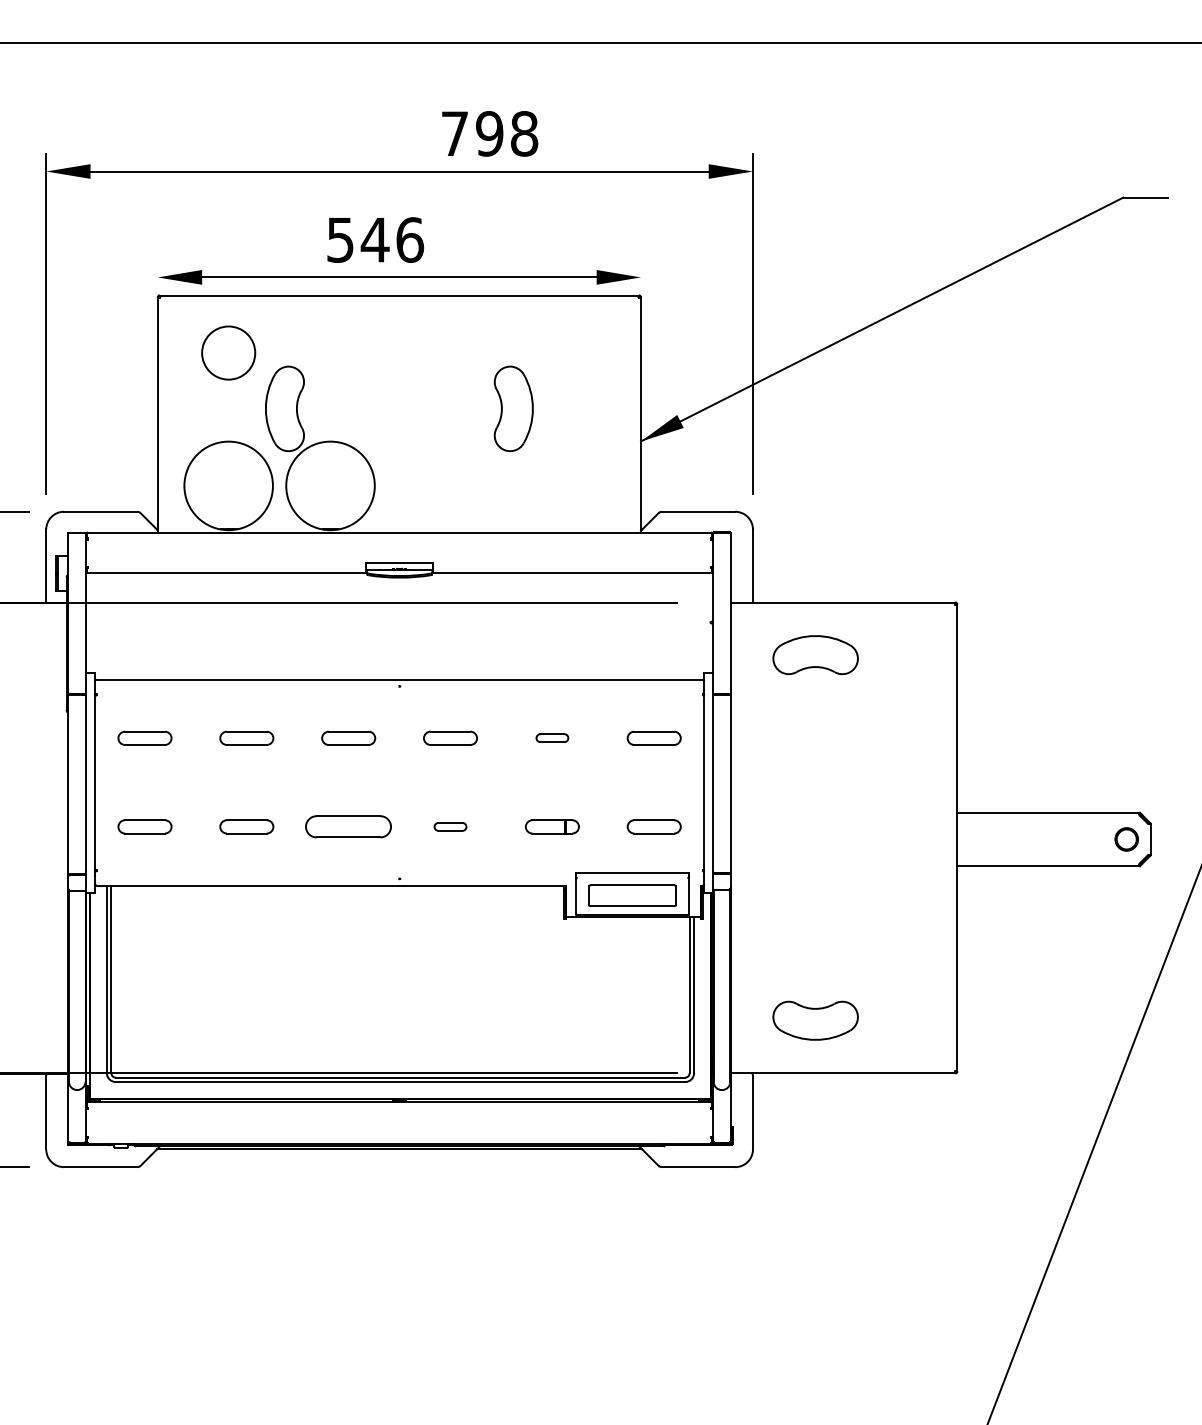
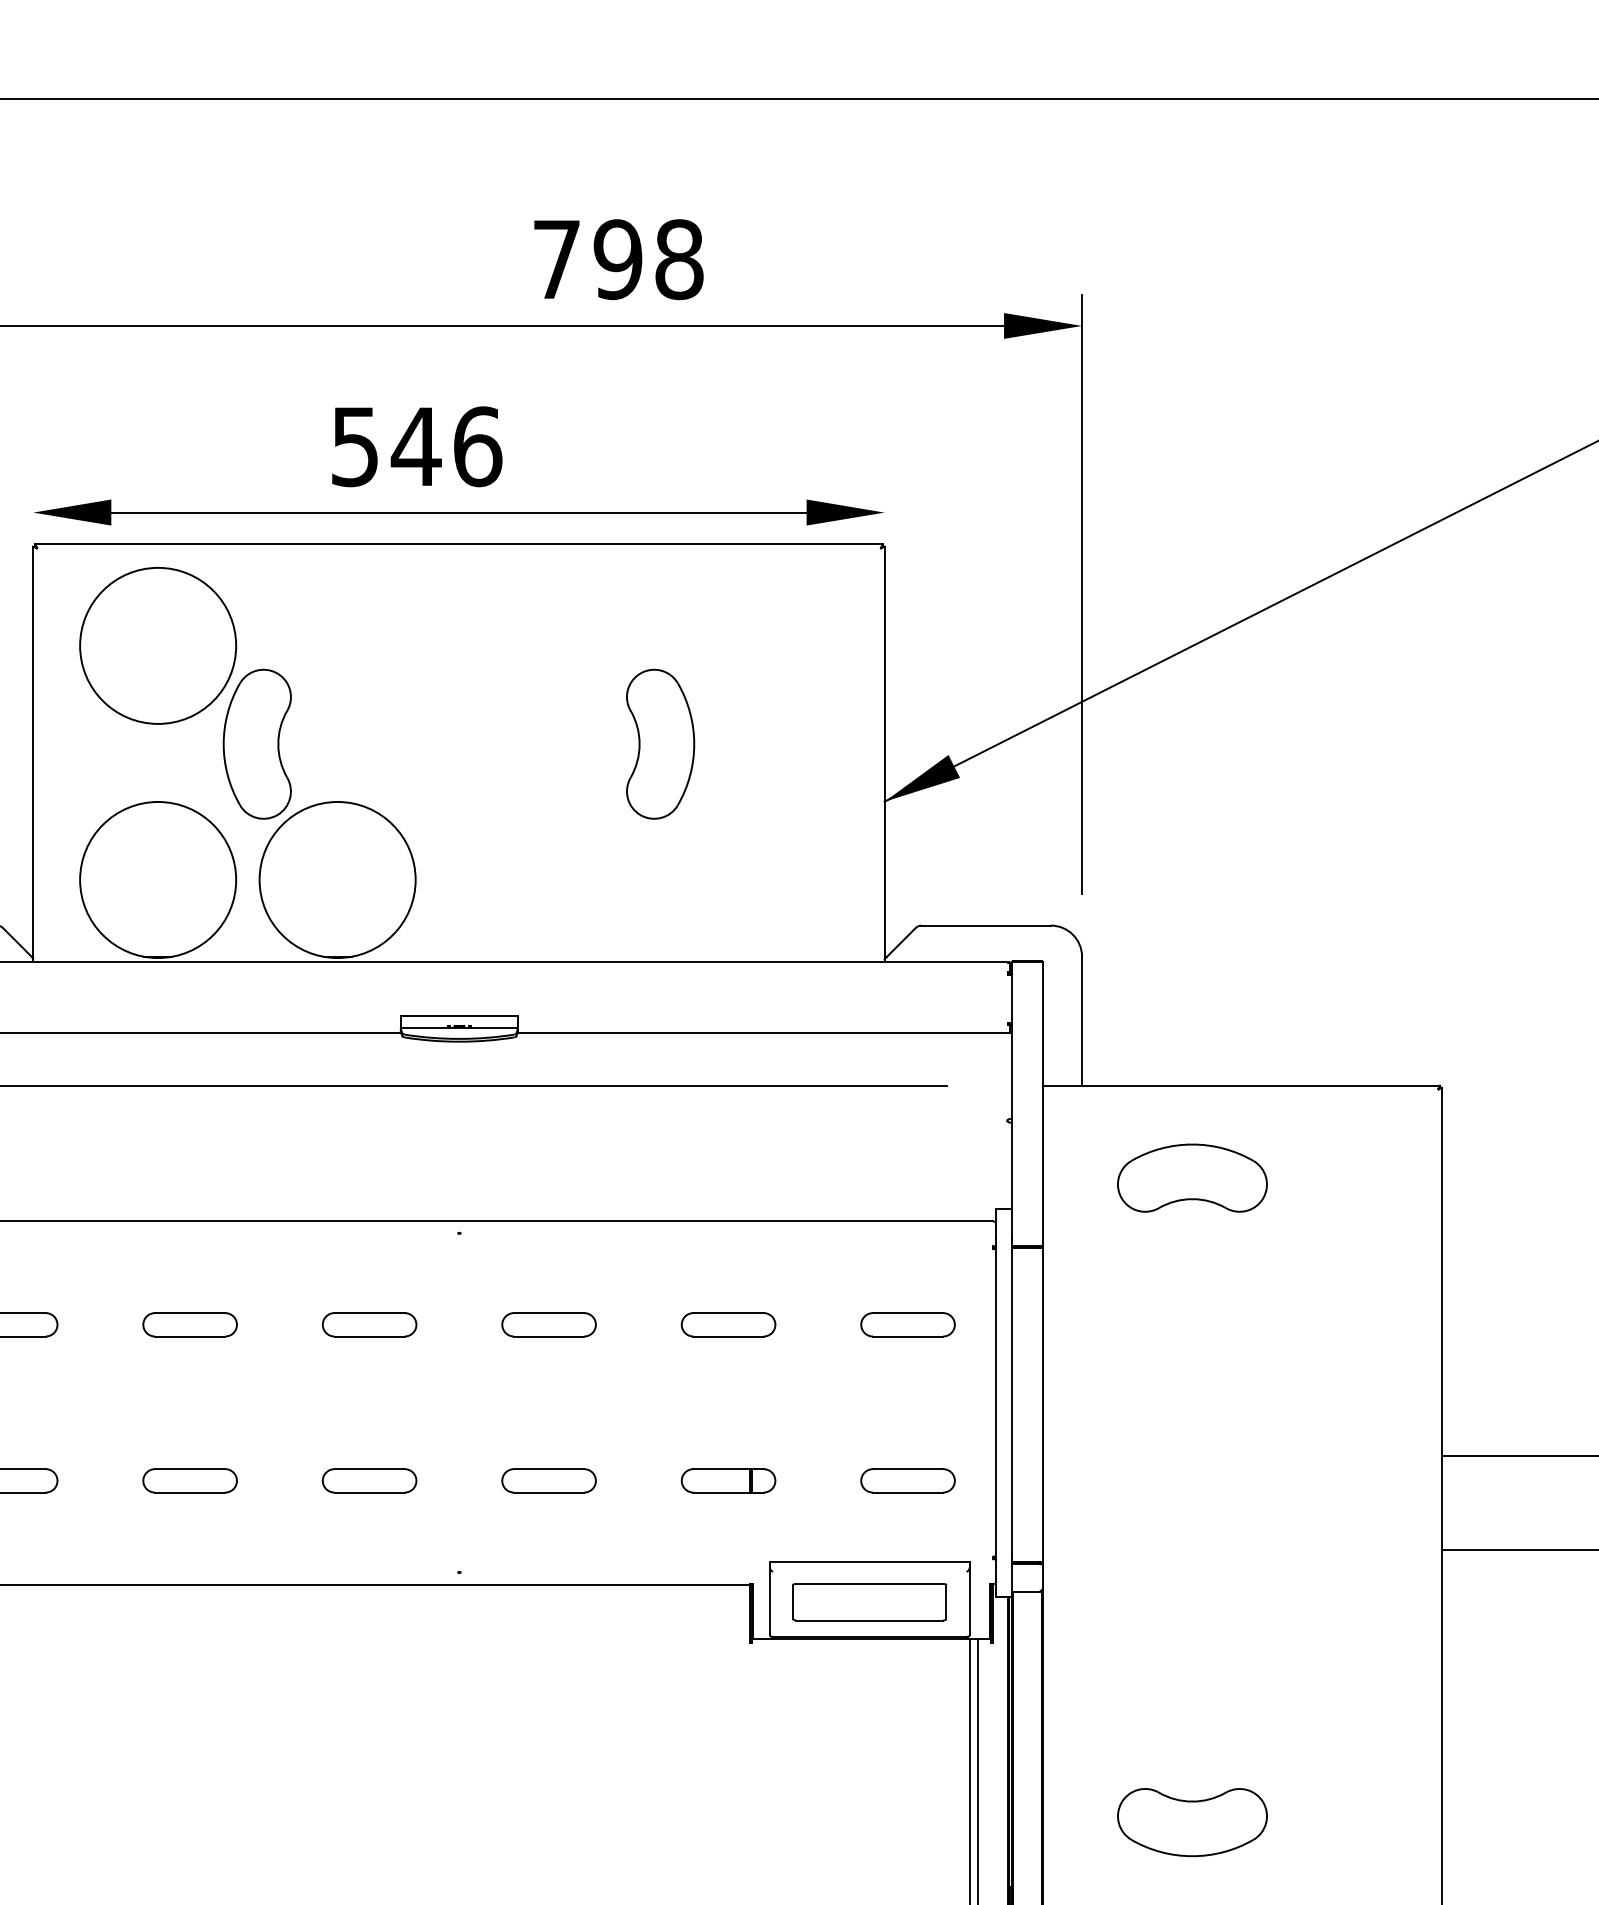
circle: (228, 352) -> (157, 644), size x1.67
part: (552, 737) -> (728, 1323), size x1.67
part: (348, 826) -> (369, 1480), size x0.62
part: (450, 826) -> (549, 1480), size x1.67

